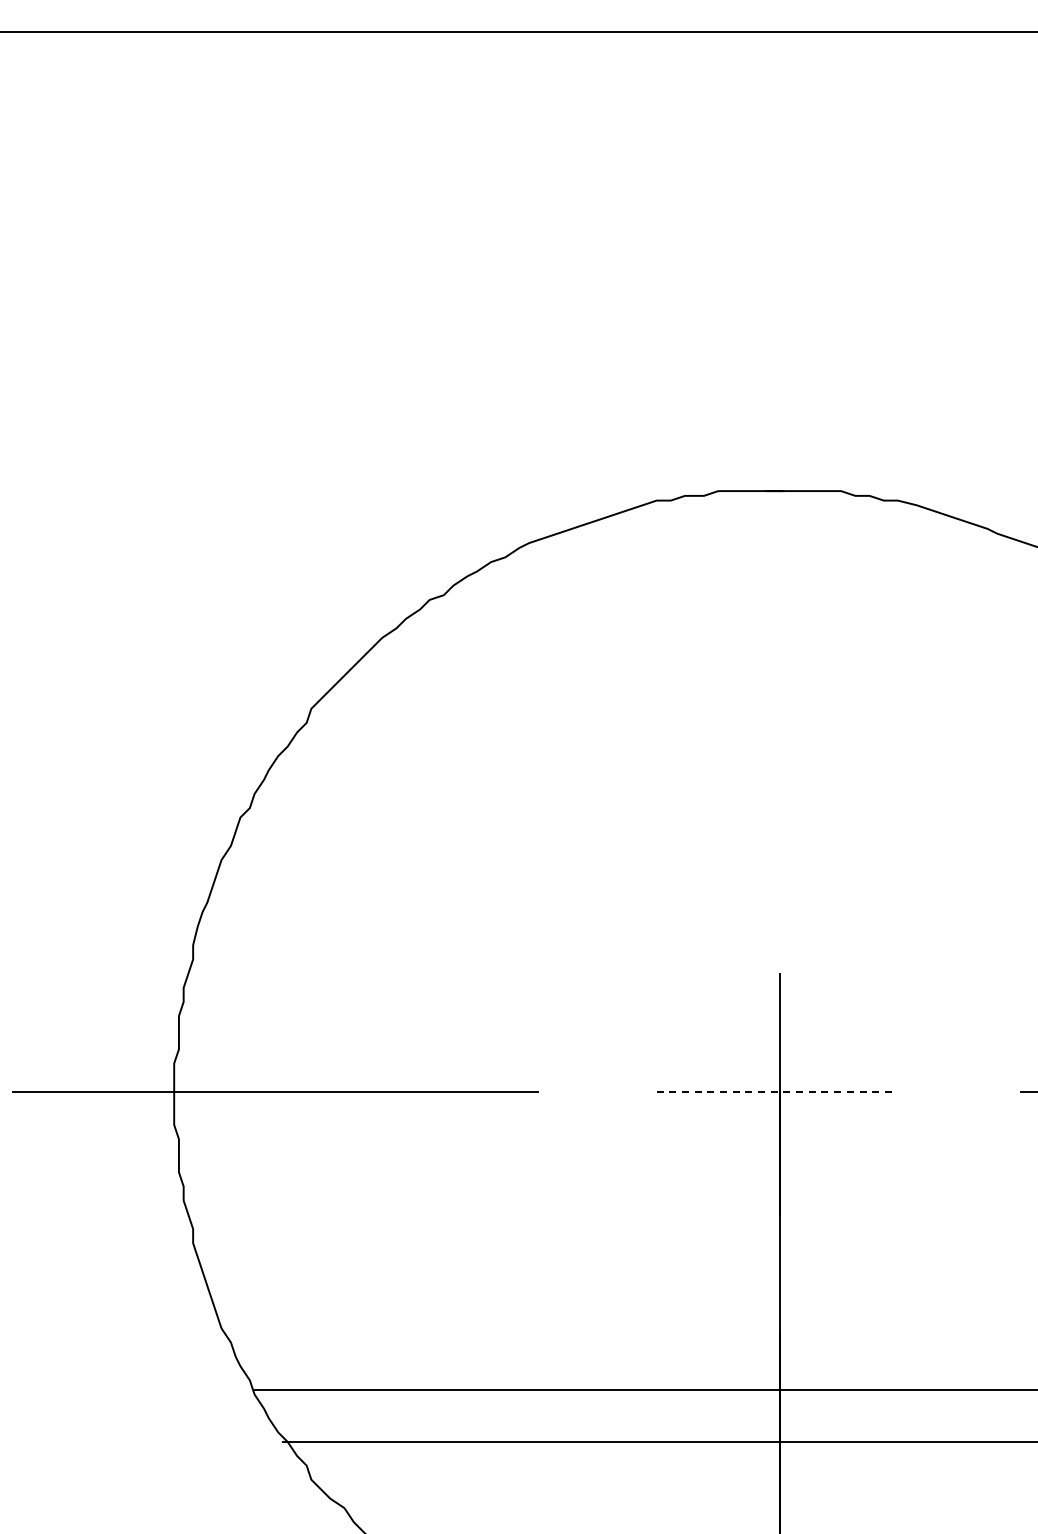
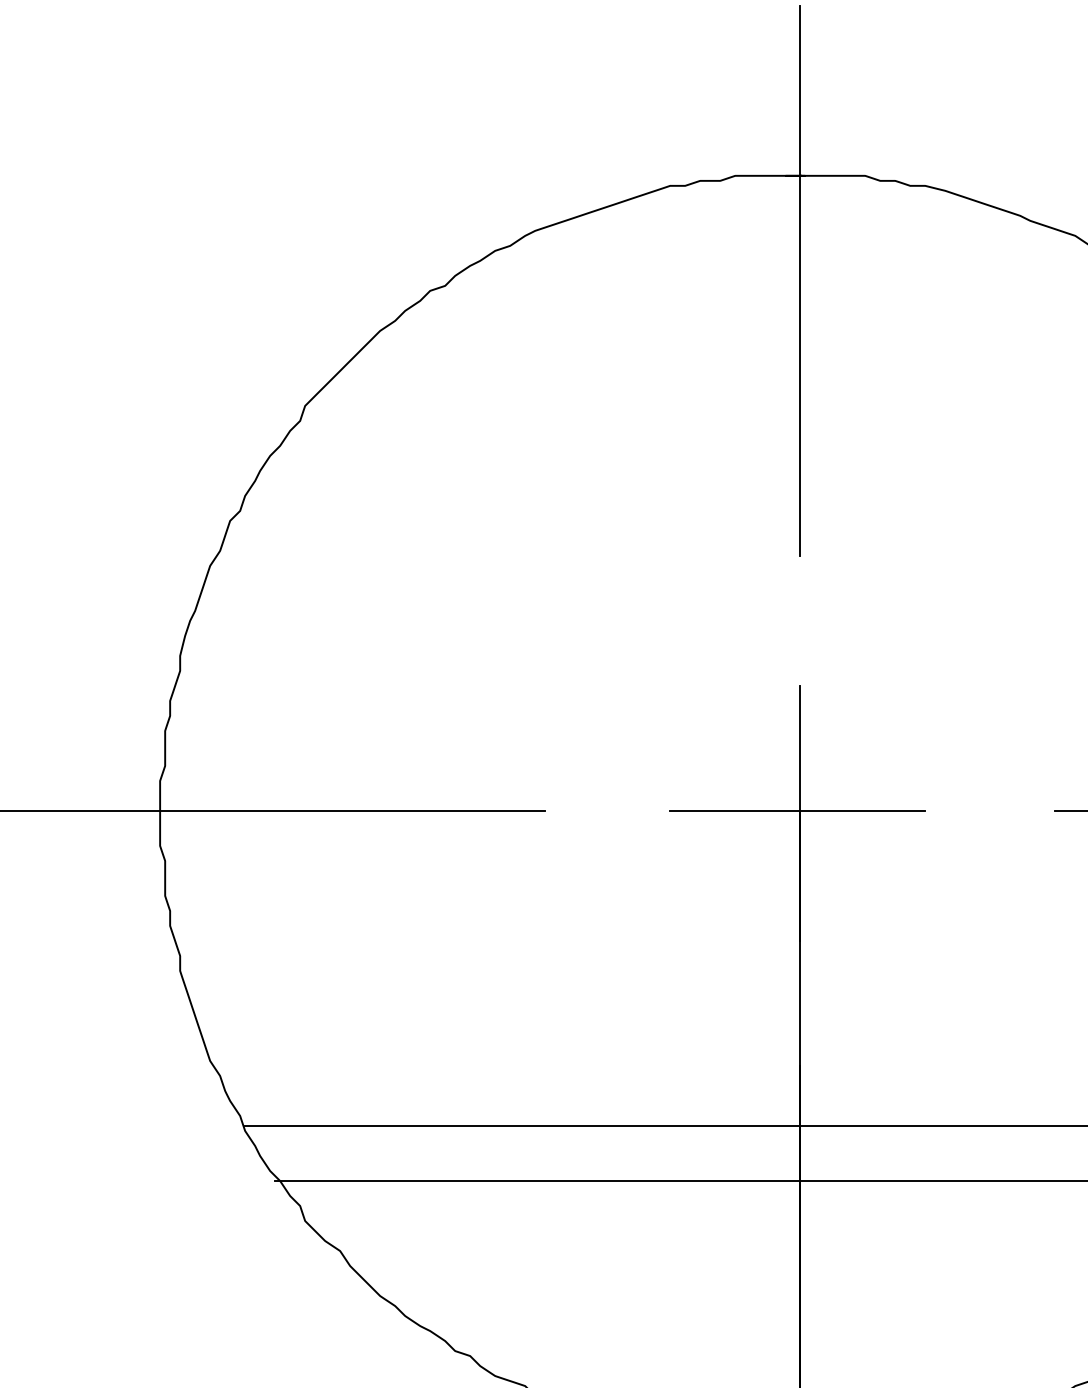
line: (779, 590) -> (800, 280), added
line: (777, 1091) -> (797, 810), dashed -> solid

